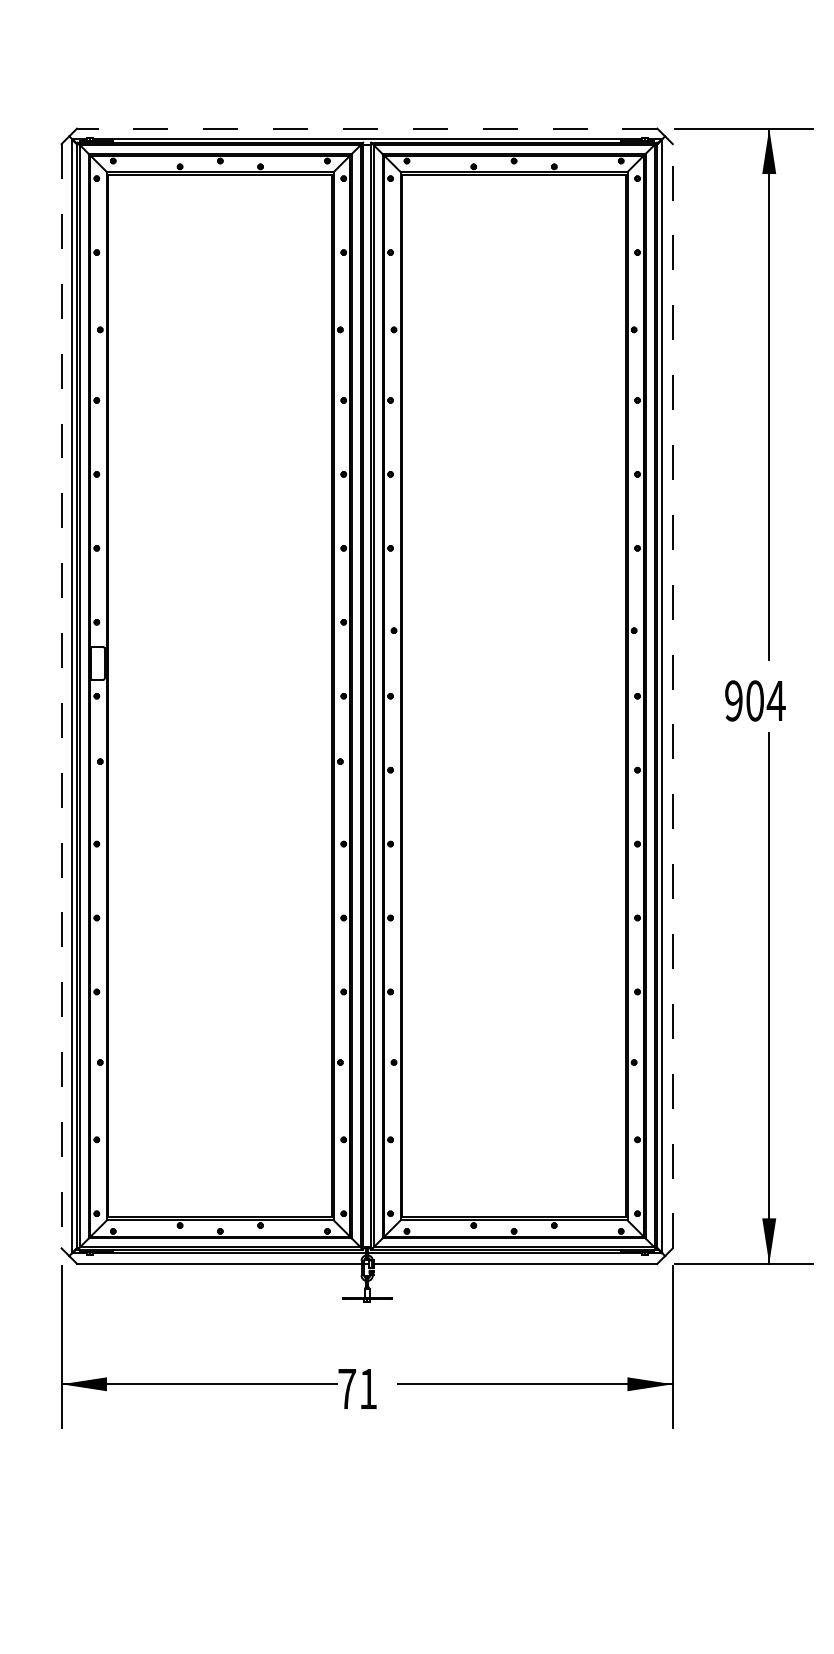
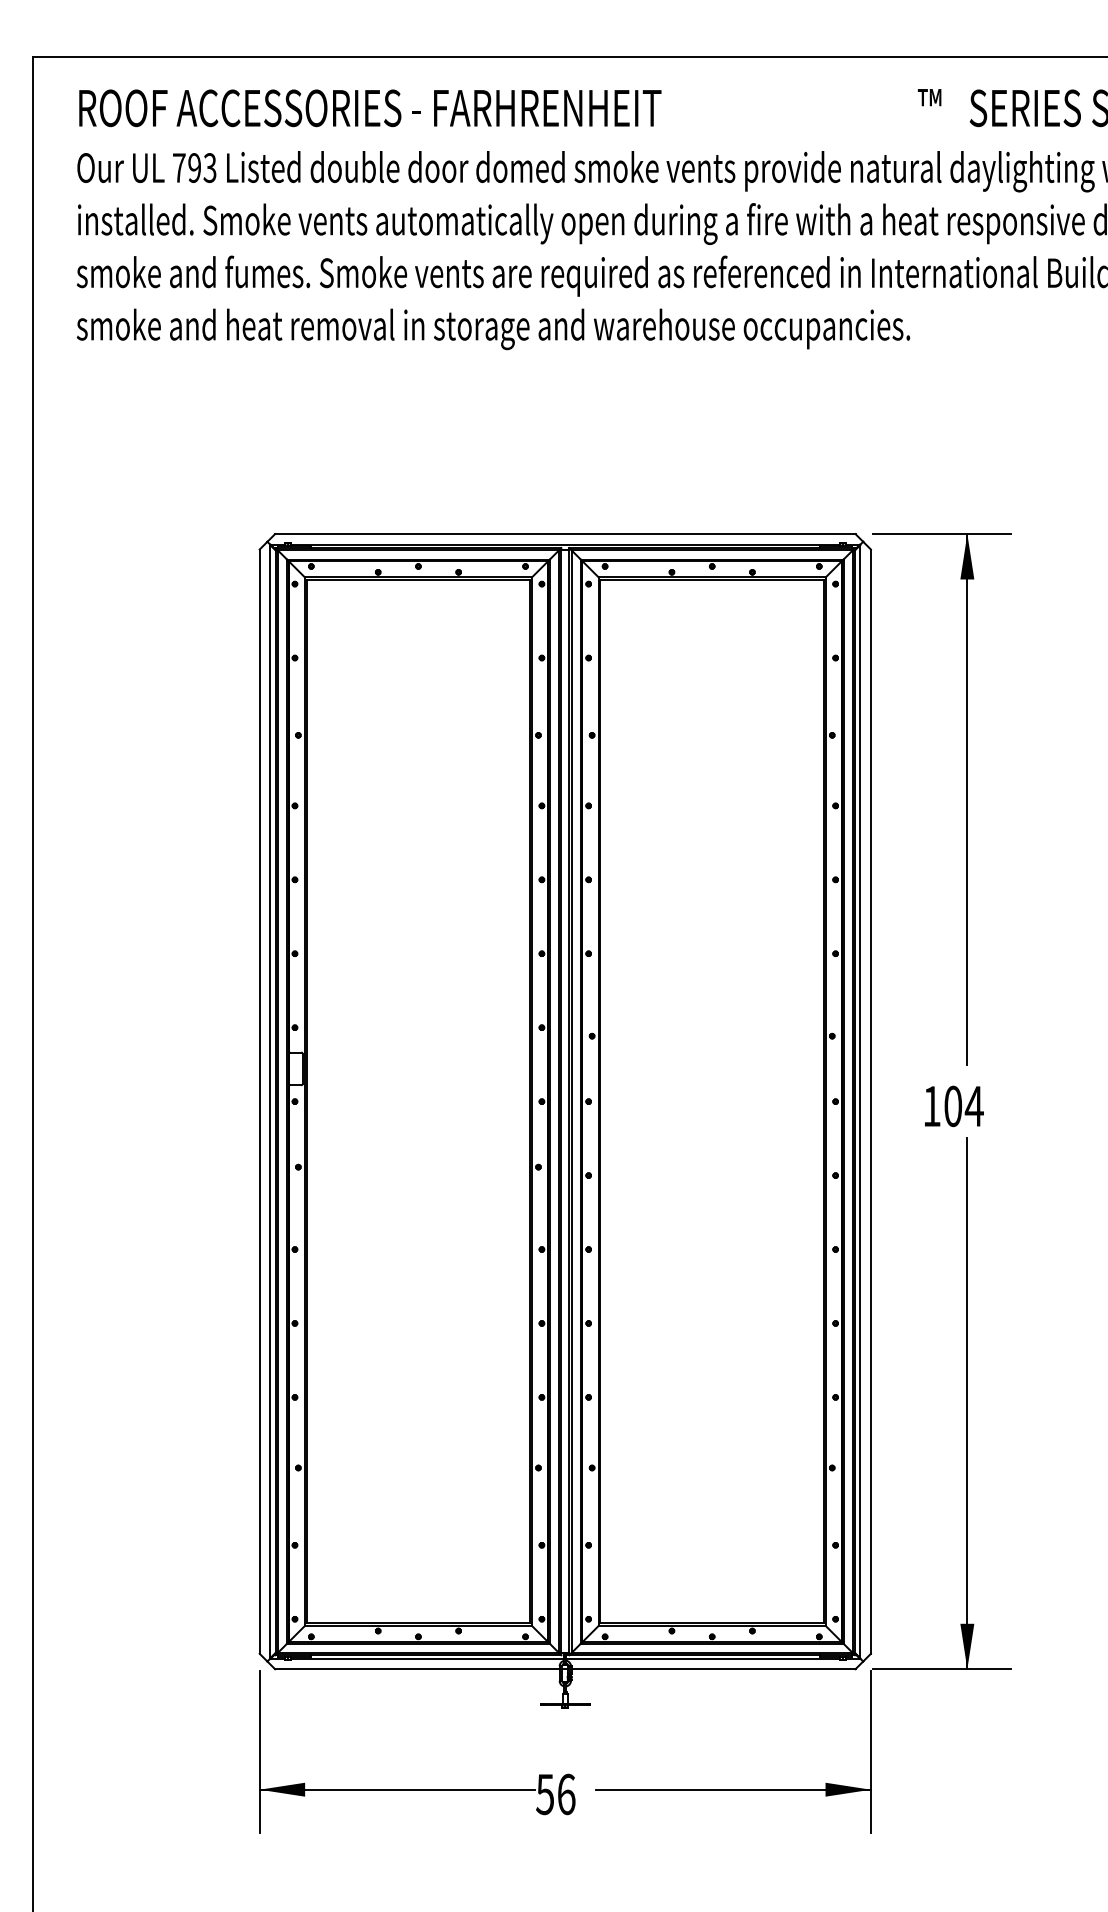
line: (366, 129) -> (564, 534), dashed -> solid
line: (672, 696) -> (870, 1101), dashed -> solid
line: (61, 697) -> (259, 1102), dashed -> solid
text: (733, 701) -> (931, 1106), 904 -> 104
text: (357, 1389) -> (555, 1794), 71 -> 56

